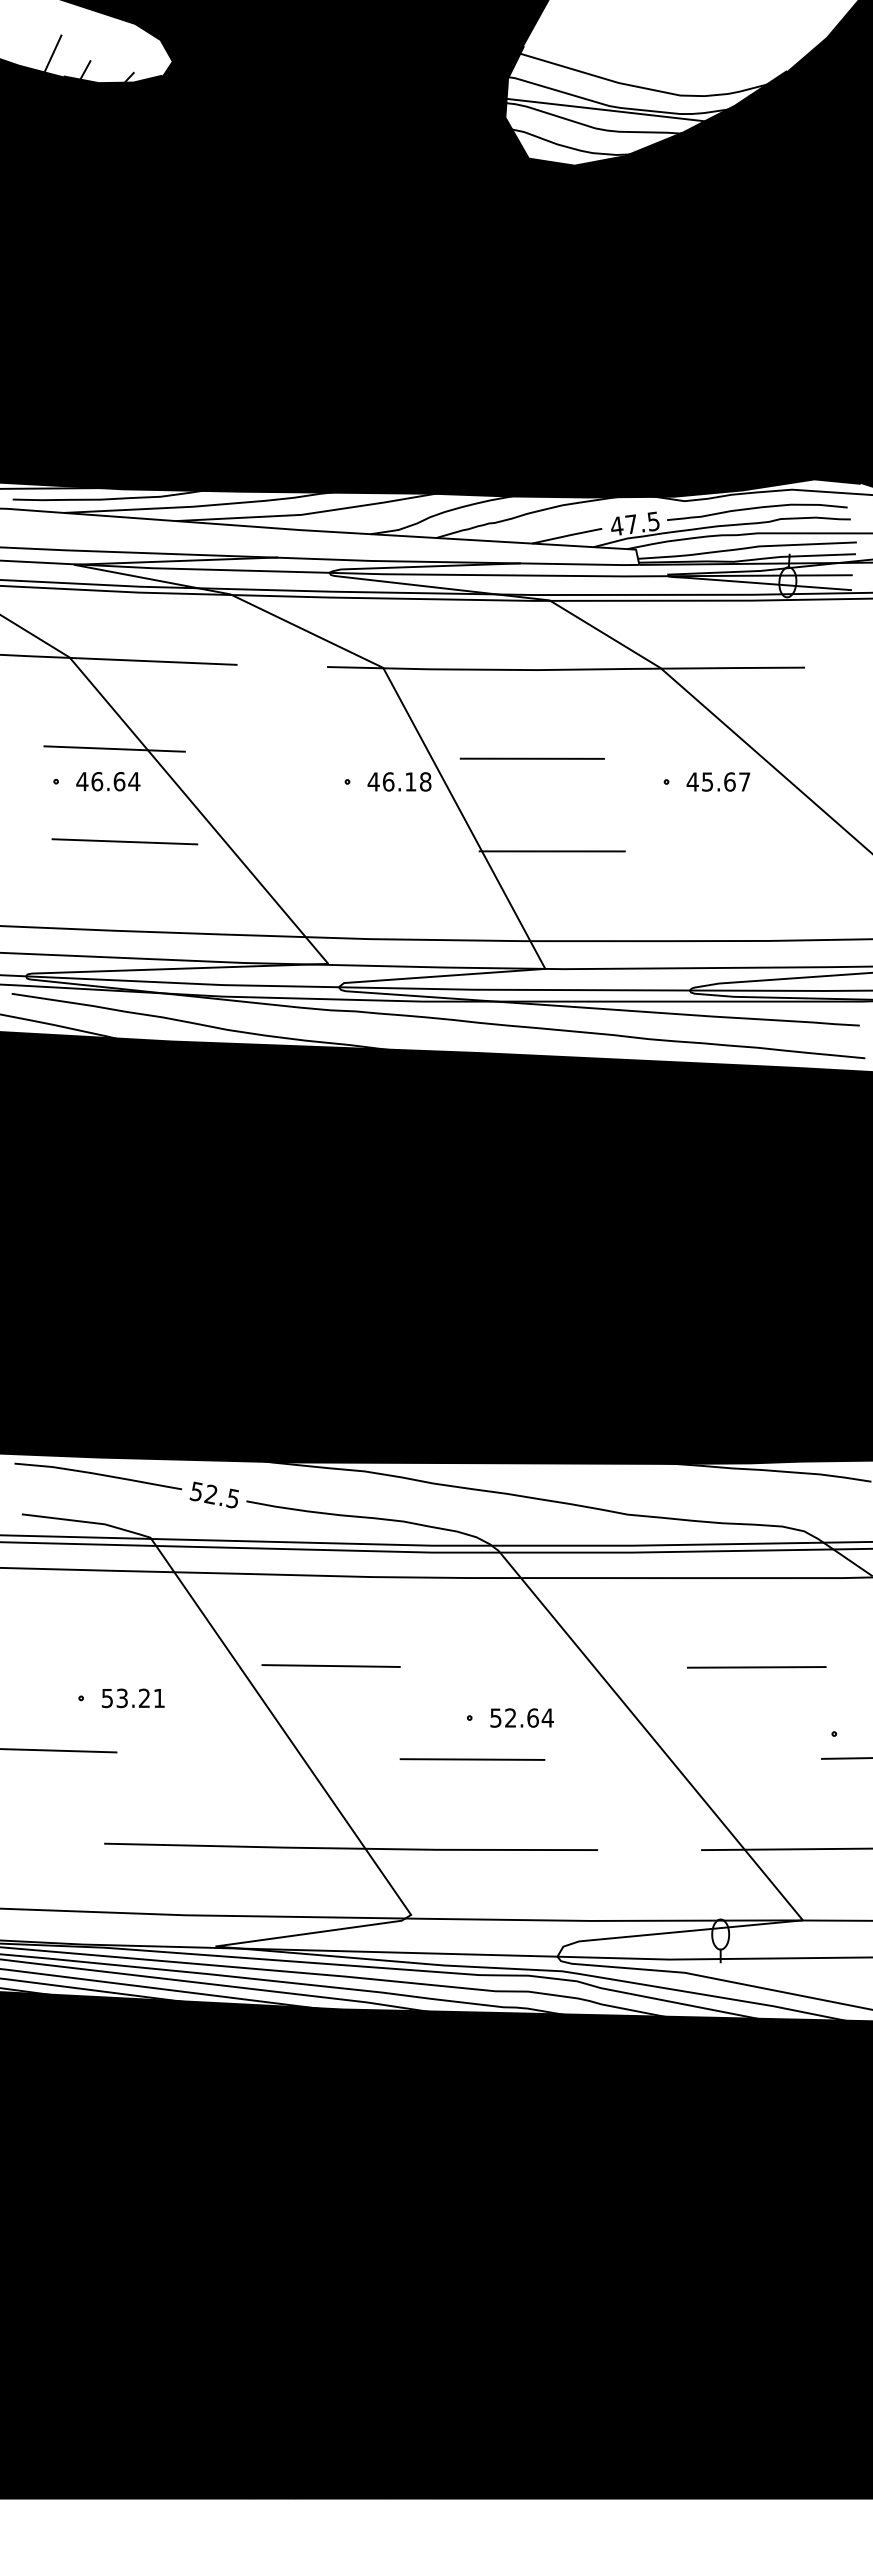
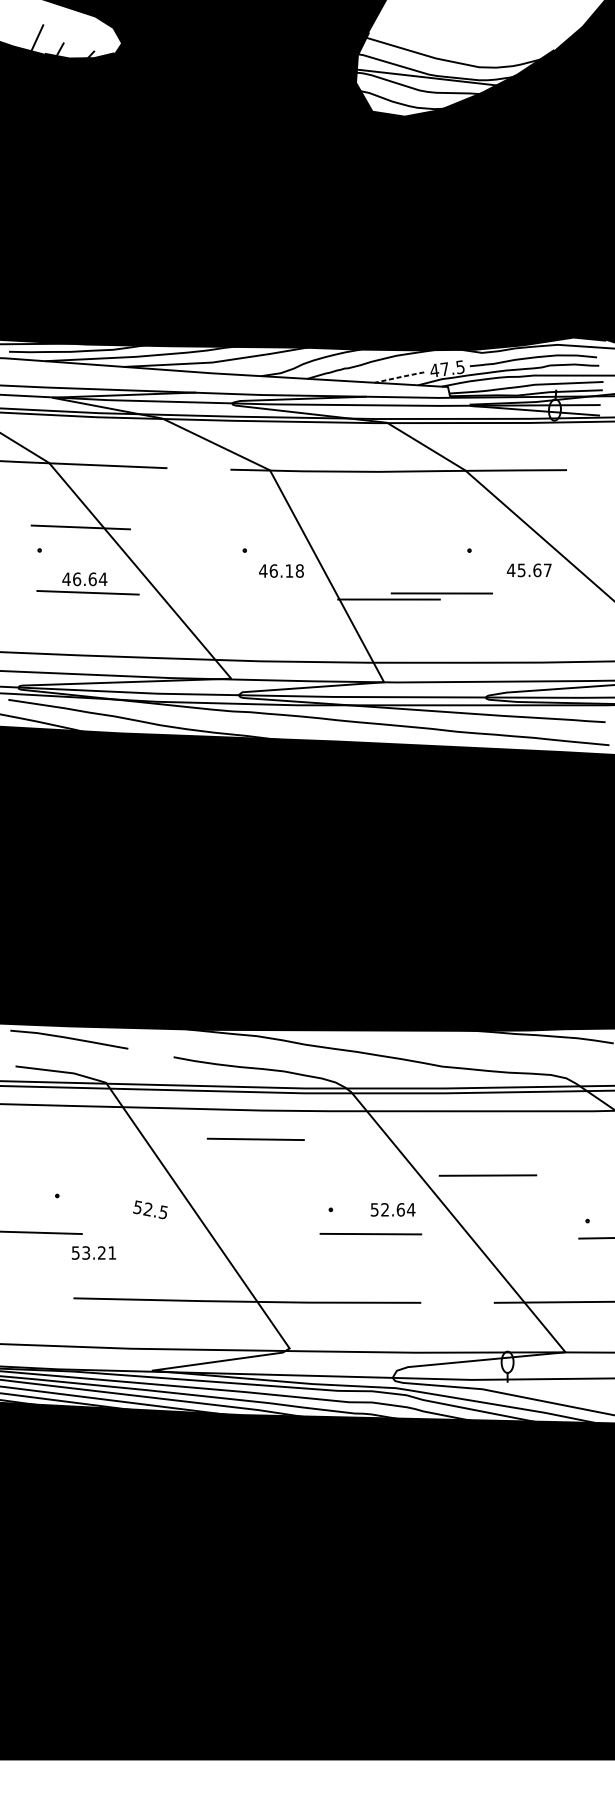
line: (568, 535) -> (400, 377), solid -> dashed
line: (531, 758) -> (441, 593), moved
text: (108, 781) -> (84, 579), moved
text: (399, 781) -> (281, 570), moved
text: (718, 781) -> (529, 570), moved
text: (213, 1494) -> (149, 1209), moved
line: (330, 1665) -> (255, 1139), moved
line: (756, 1667) -> (487, 1175), moved
text: (133, 1698) -> (94, 1253), moved
text: (521, 1717) -> (392, 1209), moved
line: (472, 1759) -> (370, 1234), moved

